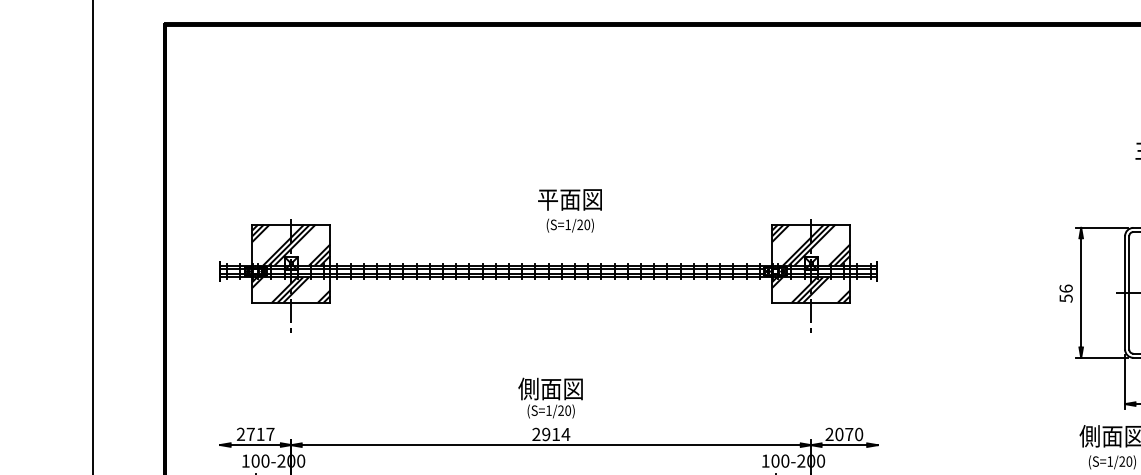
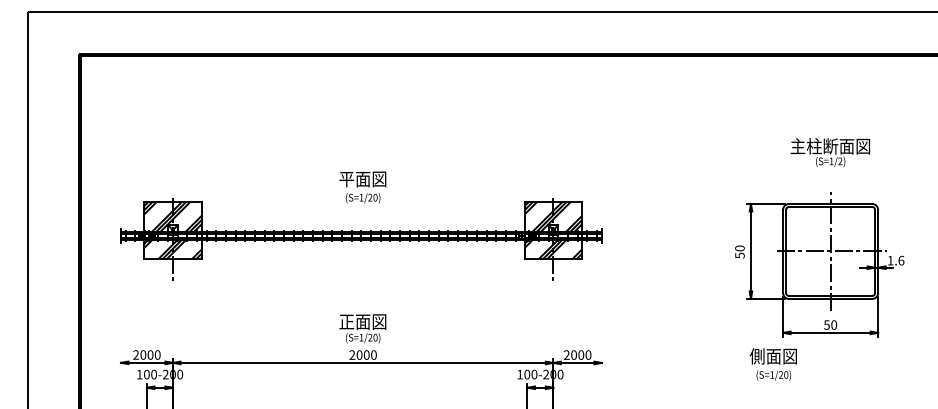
text: (569, 210) -> (362, 187), moved
text: (1065, 288) -> (739, 248), 56 -> 50
text: (528, 388) -> (346, 321), 側面図 -> 正面図
text: (260, 433) -> (150, 354), 2717 -> 2000
text: (555, 433) -> (366, 354), 2914 -> 2000
text: (849, 433) -> (581, 354), 2070 -> 2000

